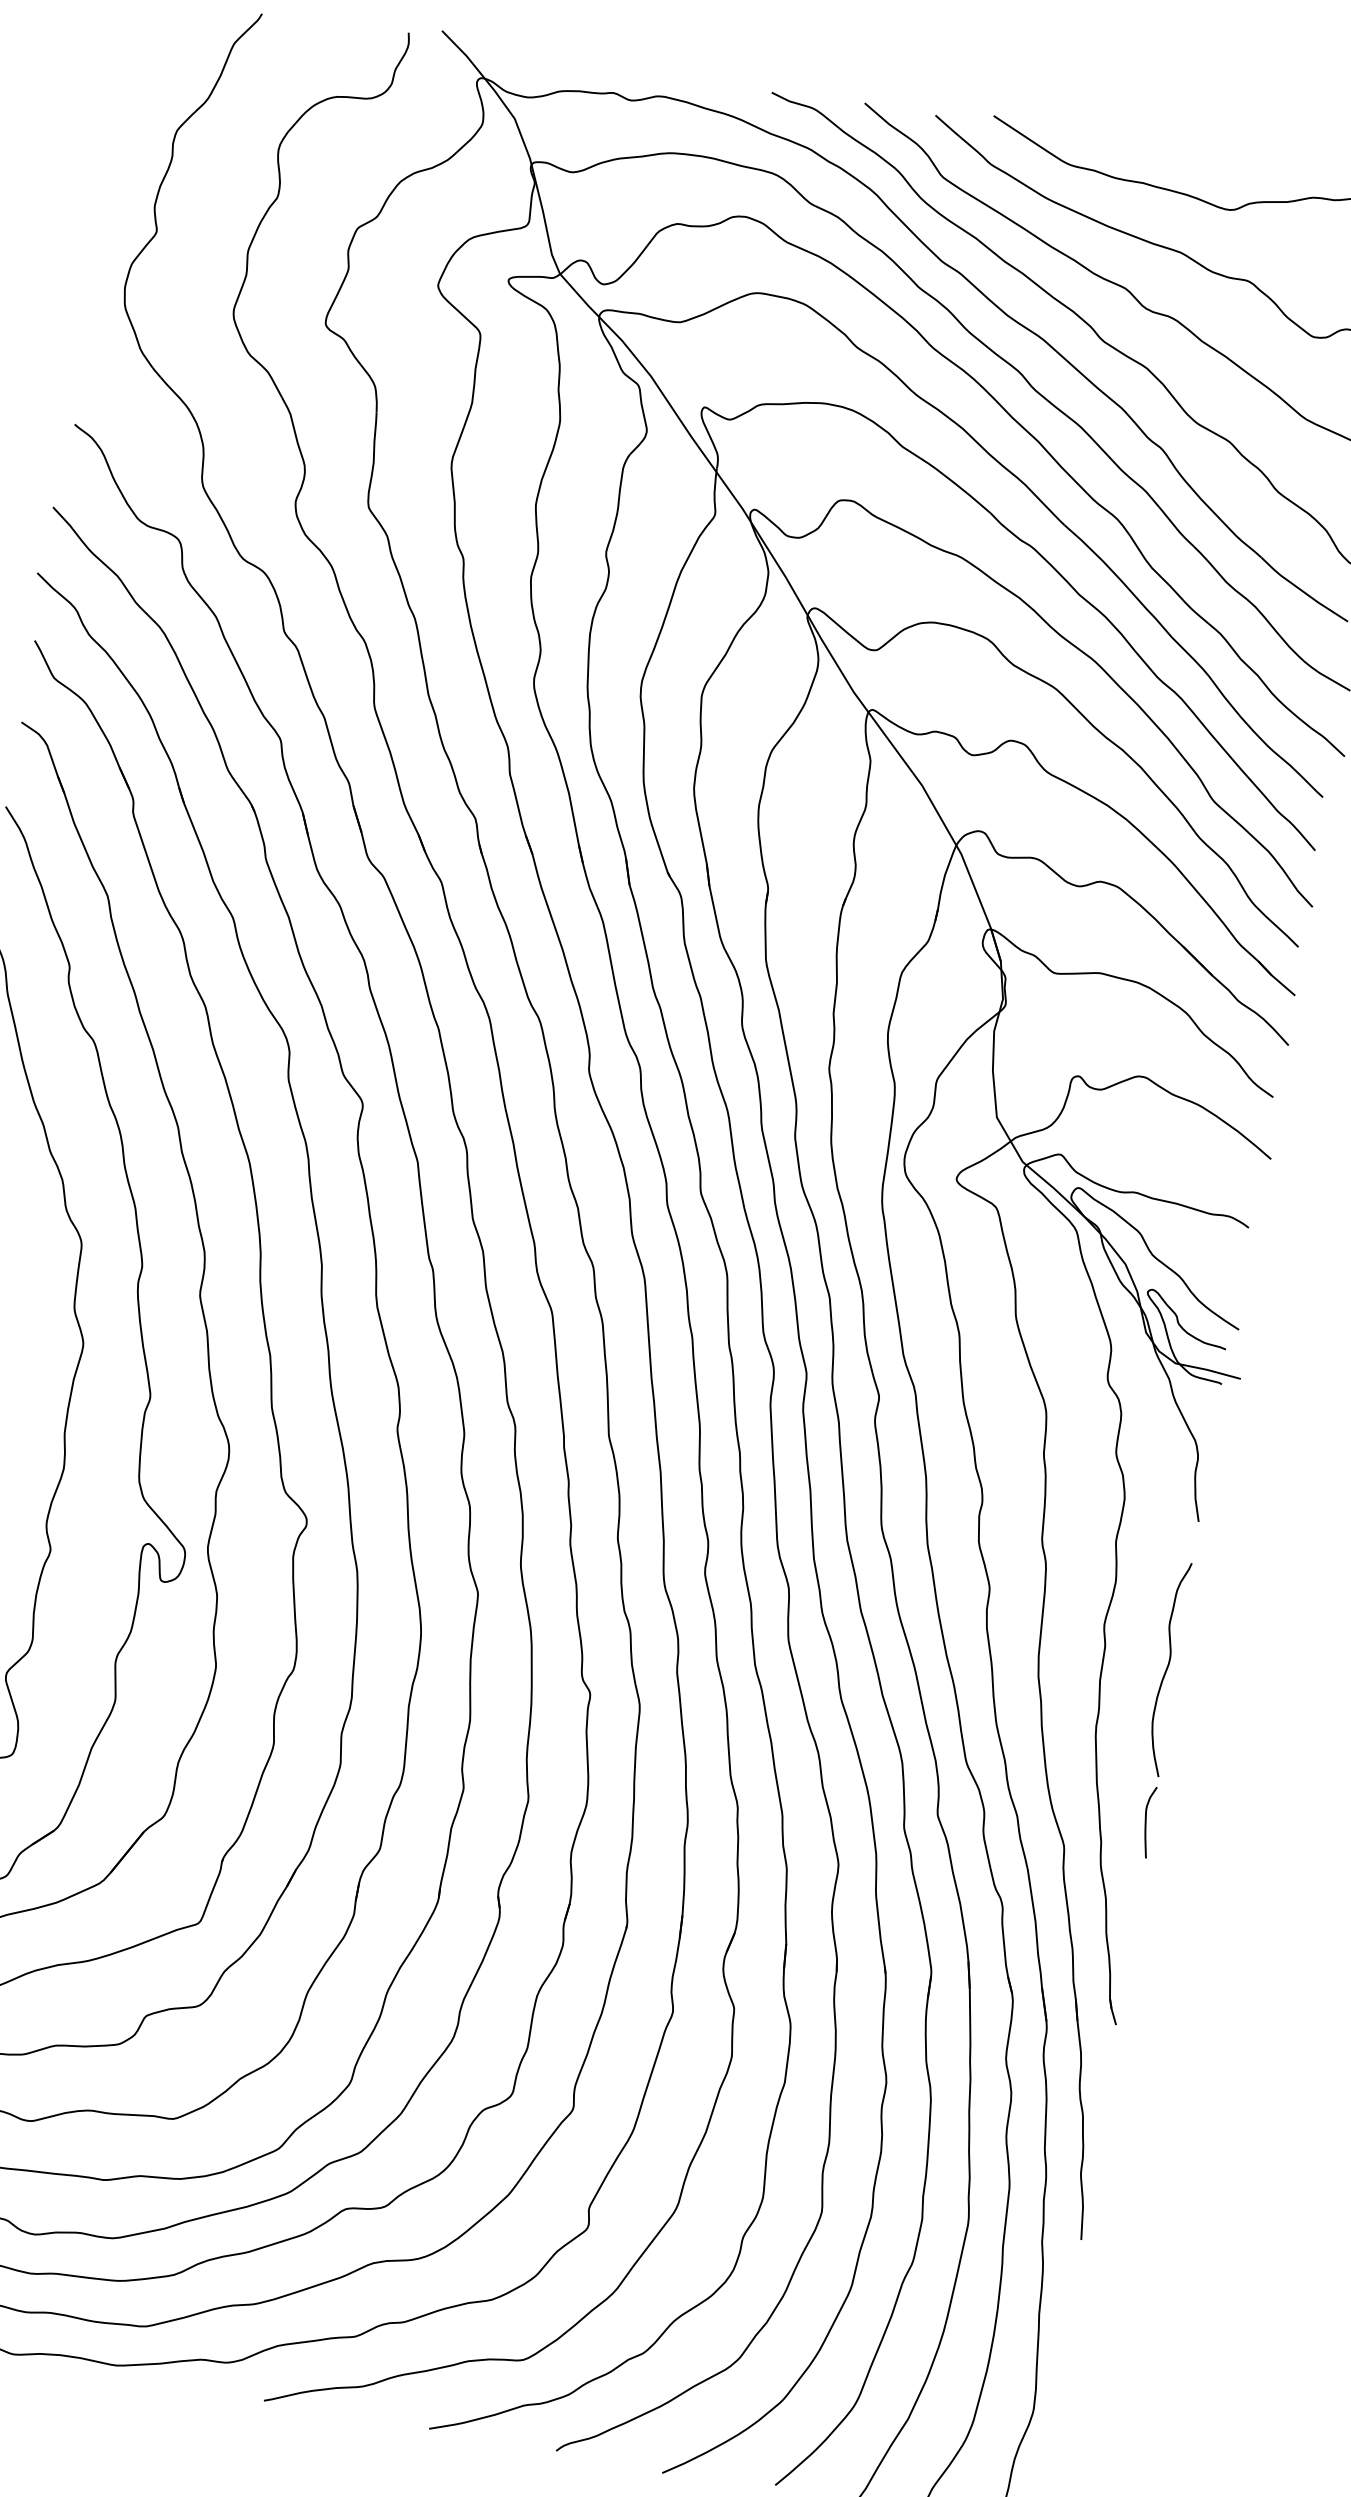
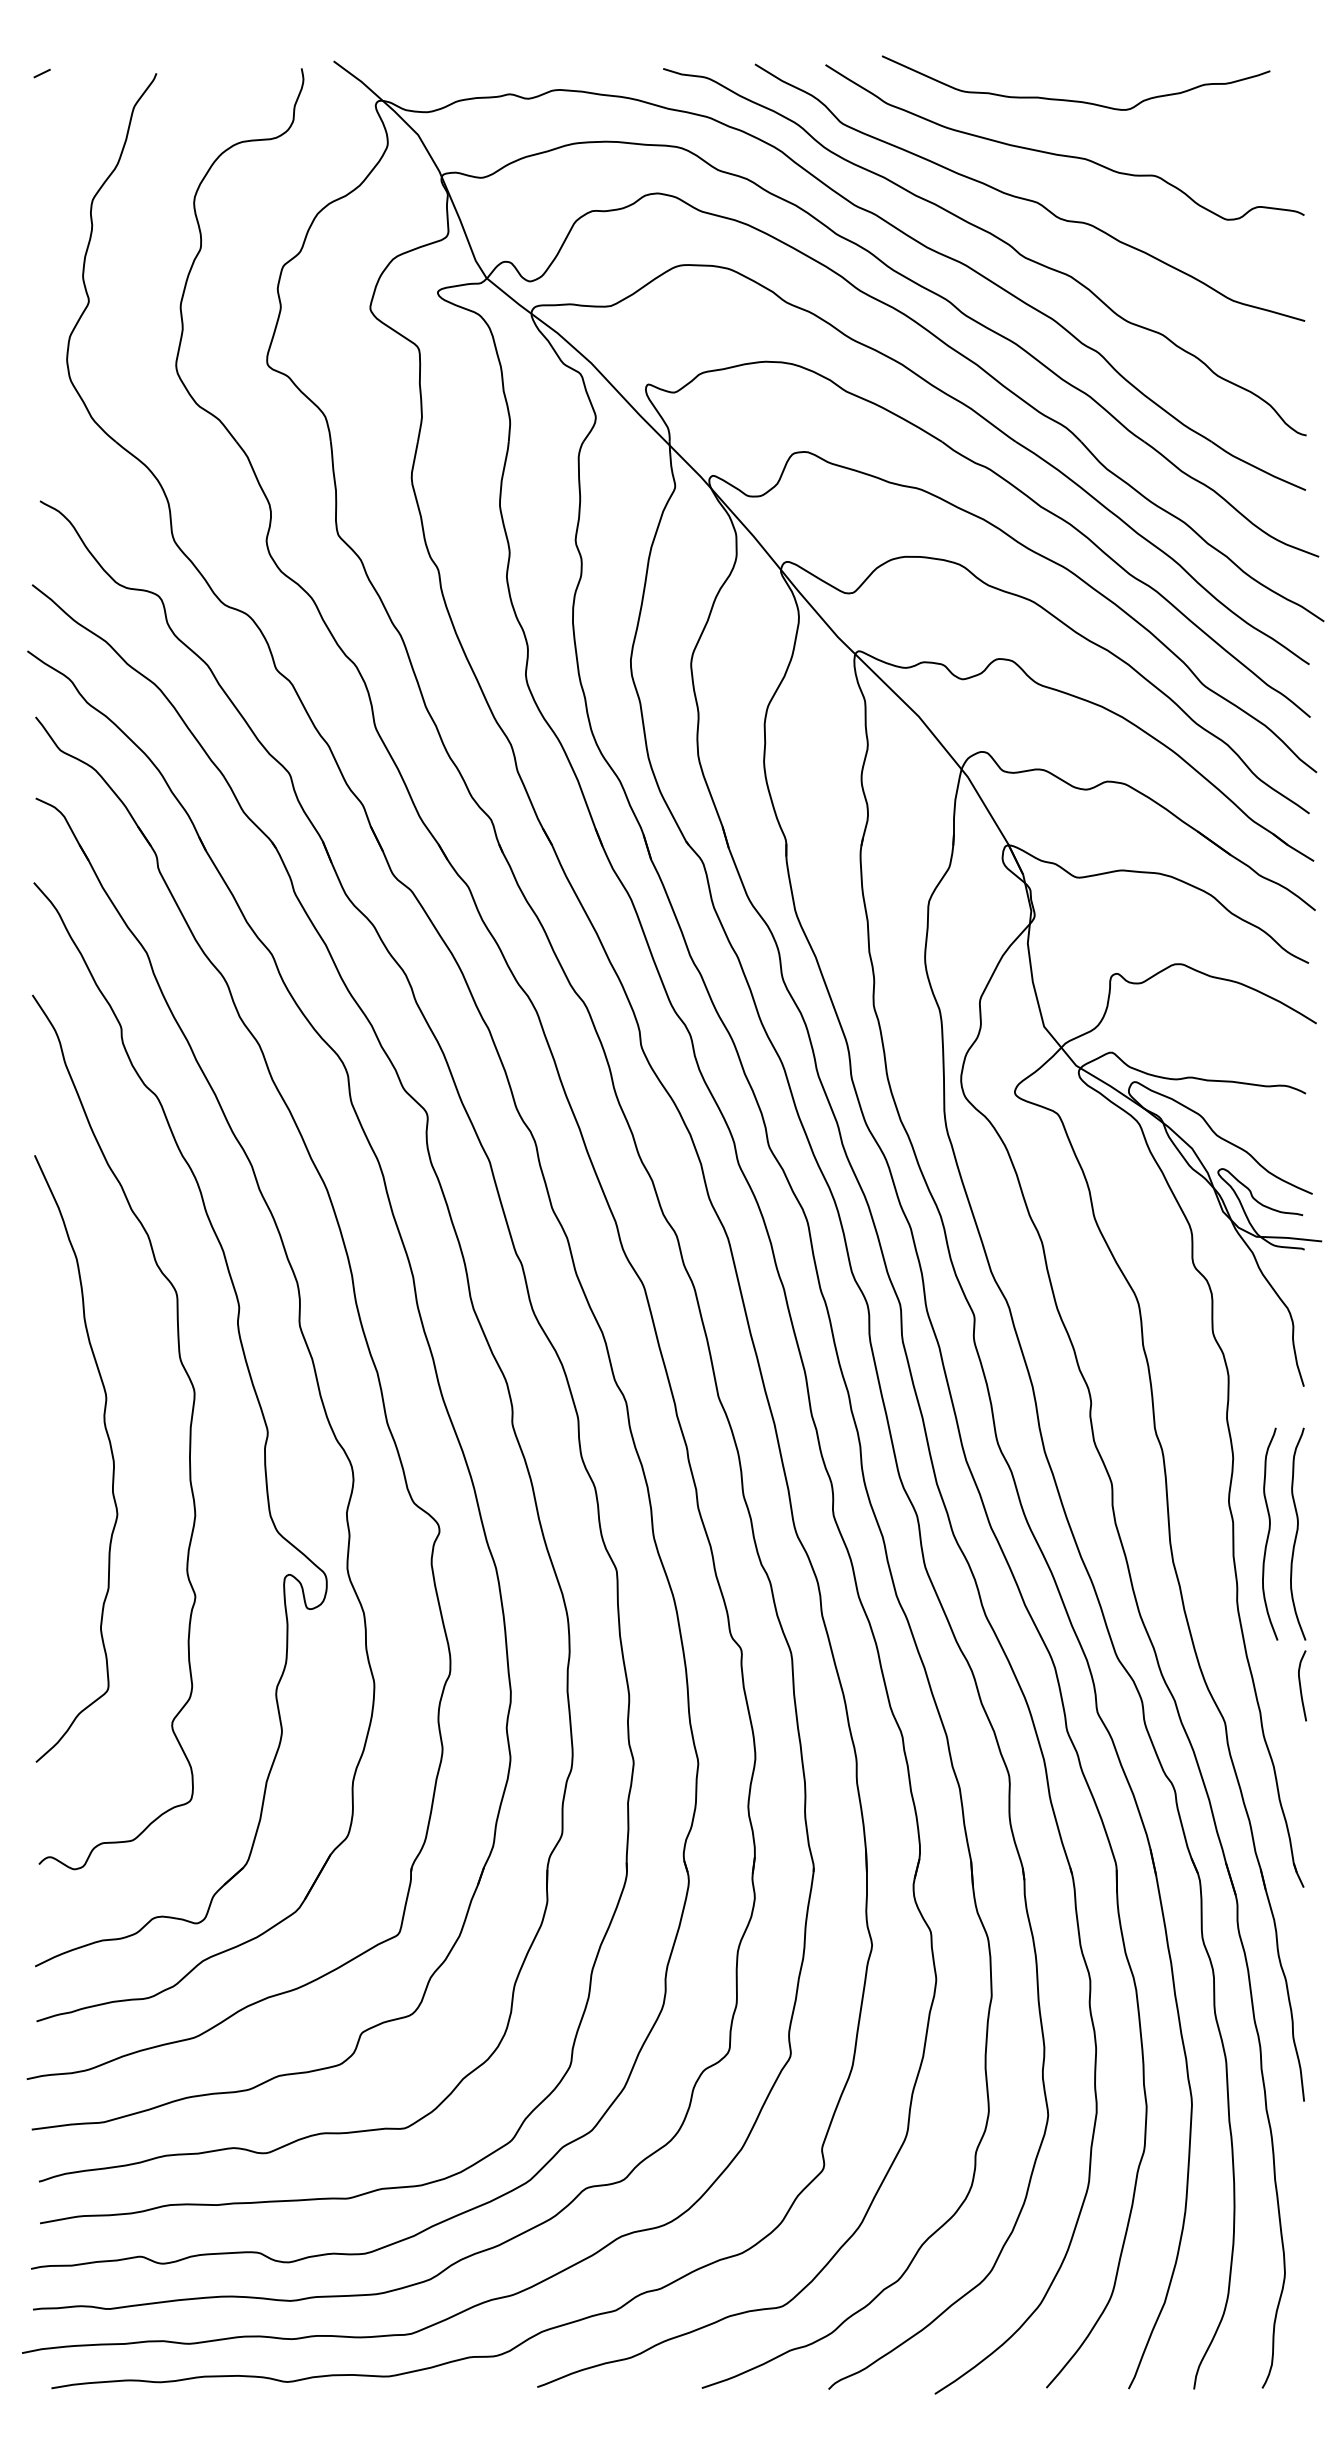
curve: (1139, 1663) -> (1269, 1533), added

